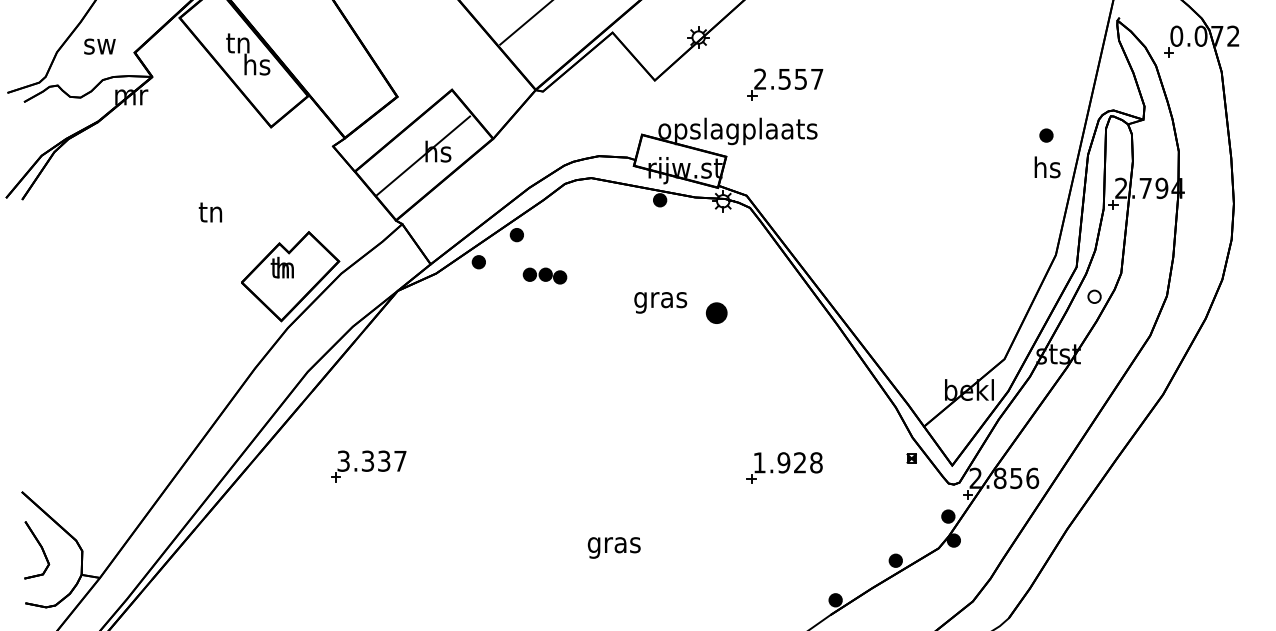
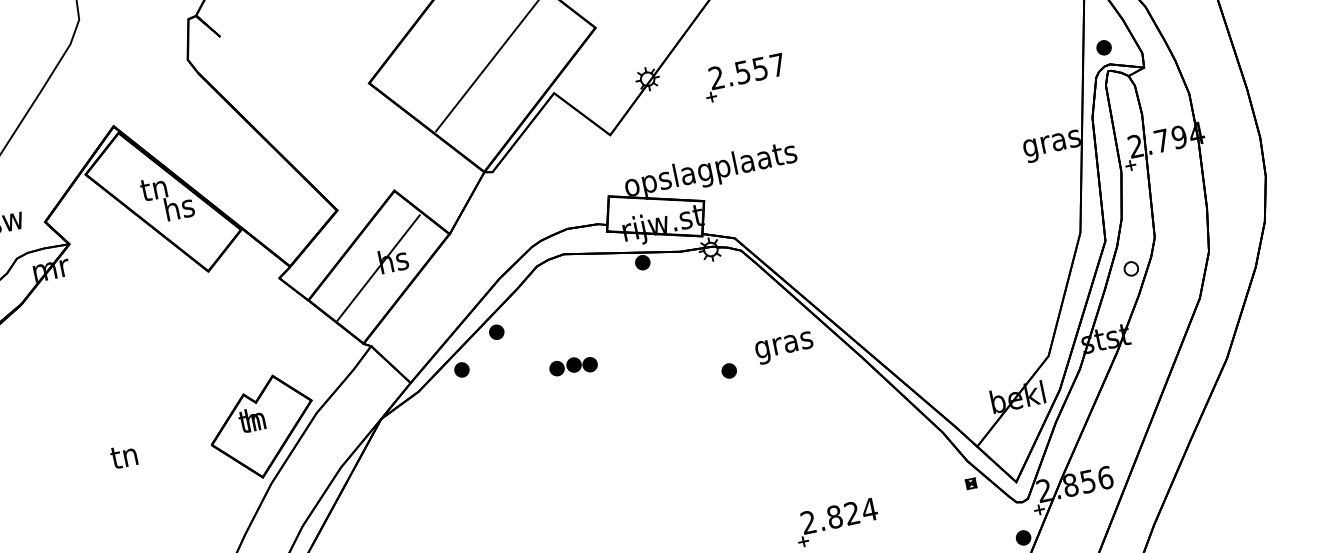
part: (785, 84) -> (744, 77), moved
part: (1046, 135) -> (1104, 47), moved
text: (1046, 169) -> (1051, 142), hs -> gras
text: (210, 212) -> (124, 456), moved
part: (544, 275) -> (572, 366), moved
text: (660, 302) -> (784, 347), moved
part: (717, 312) -> (729, 370), size x0.62
text: (788, 462) -> (839, 515), 1.928 -> 2.824

